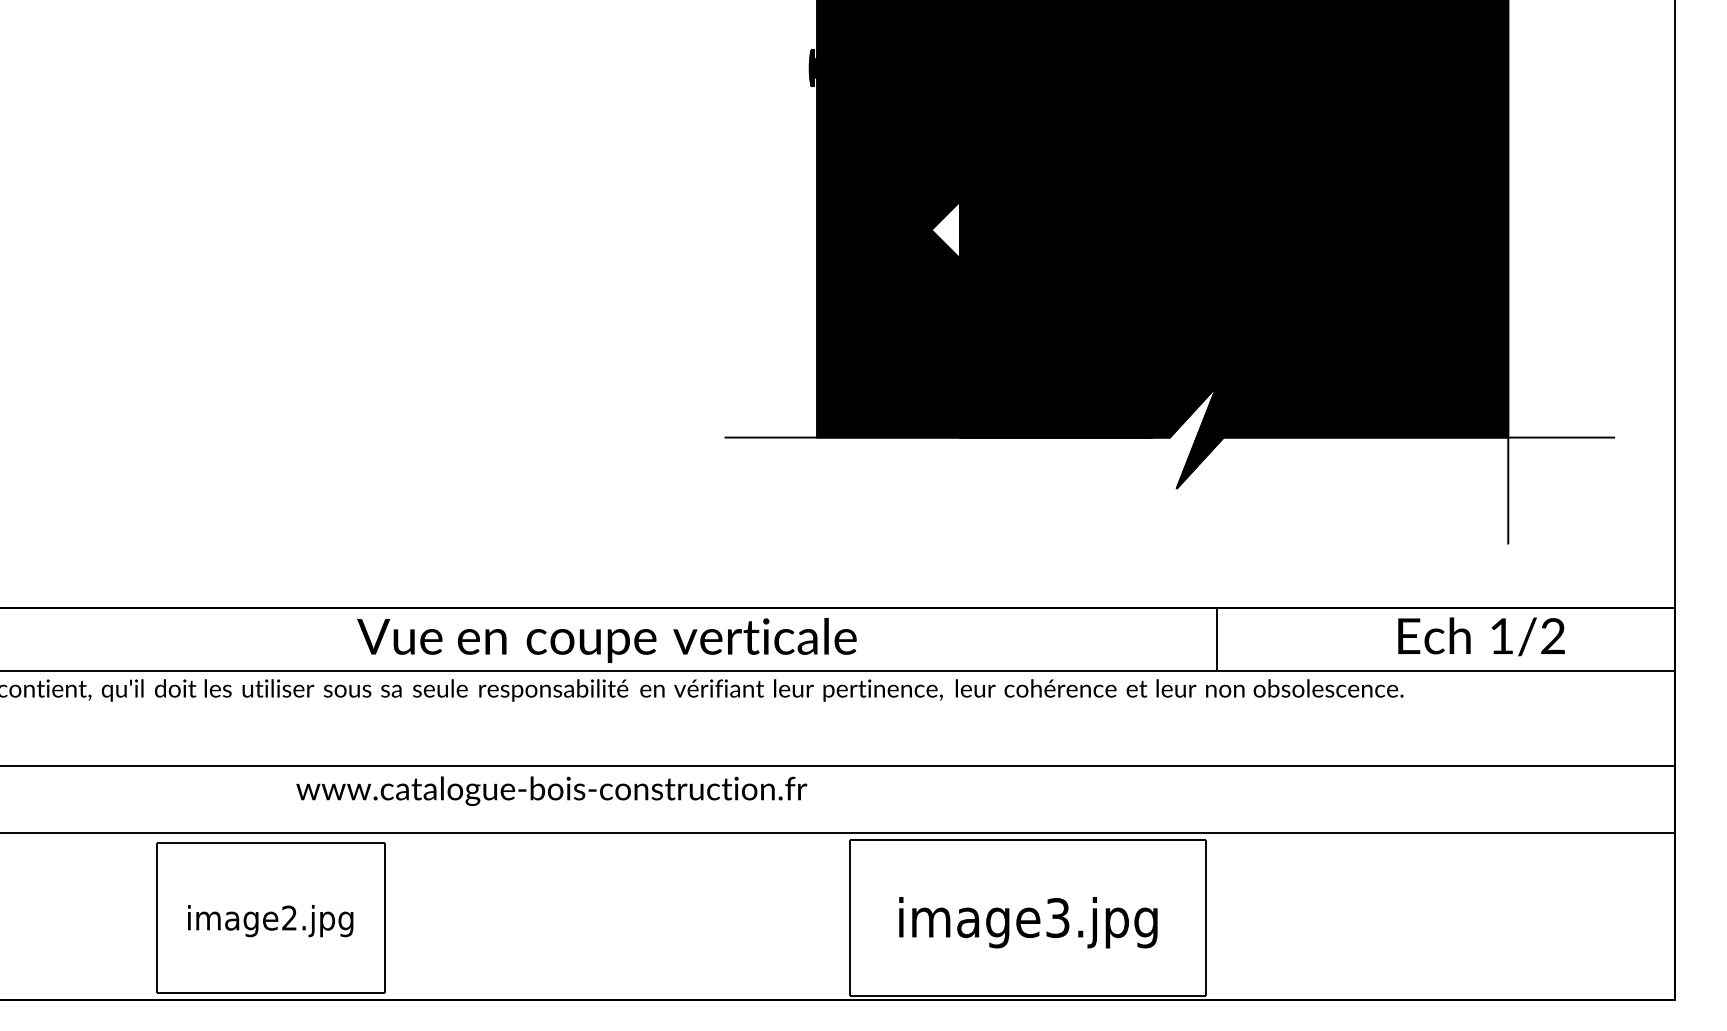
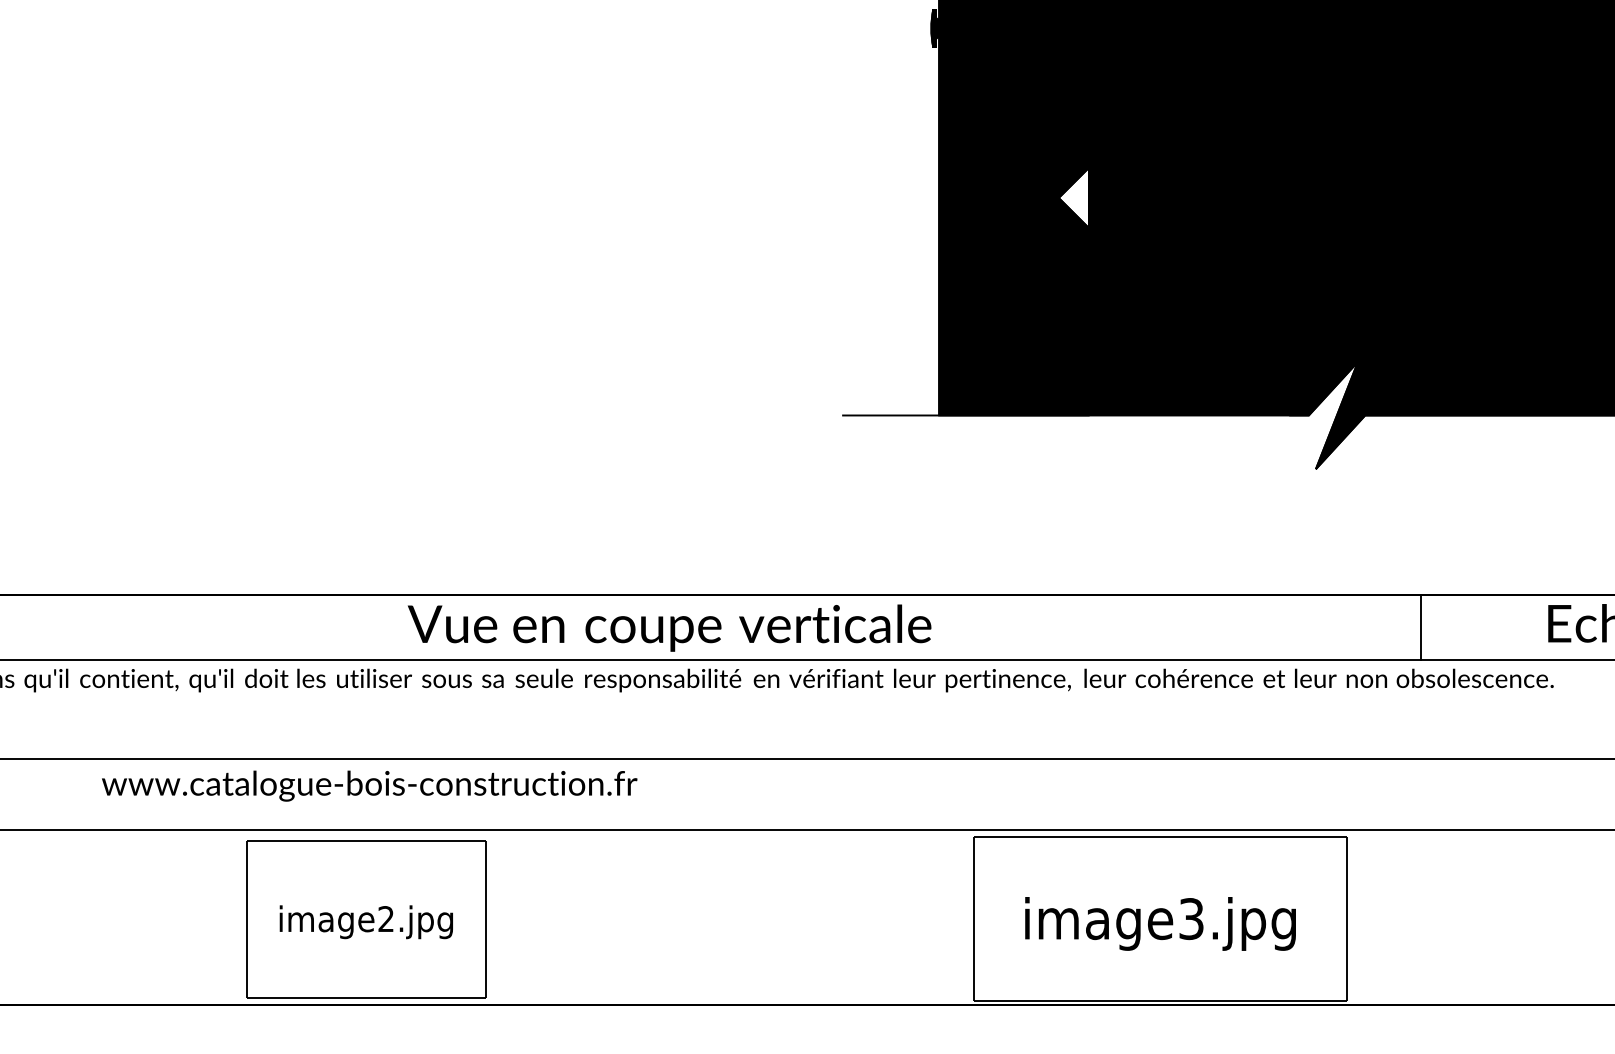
line: (1216, 639) -> (1420, 627), moved
text: (606, 640) -> (669, 628), moved
text: (551, 790) -> (369, 785), moved

